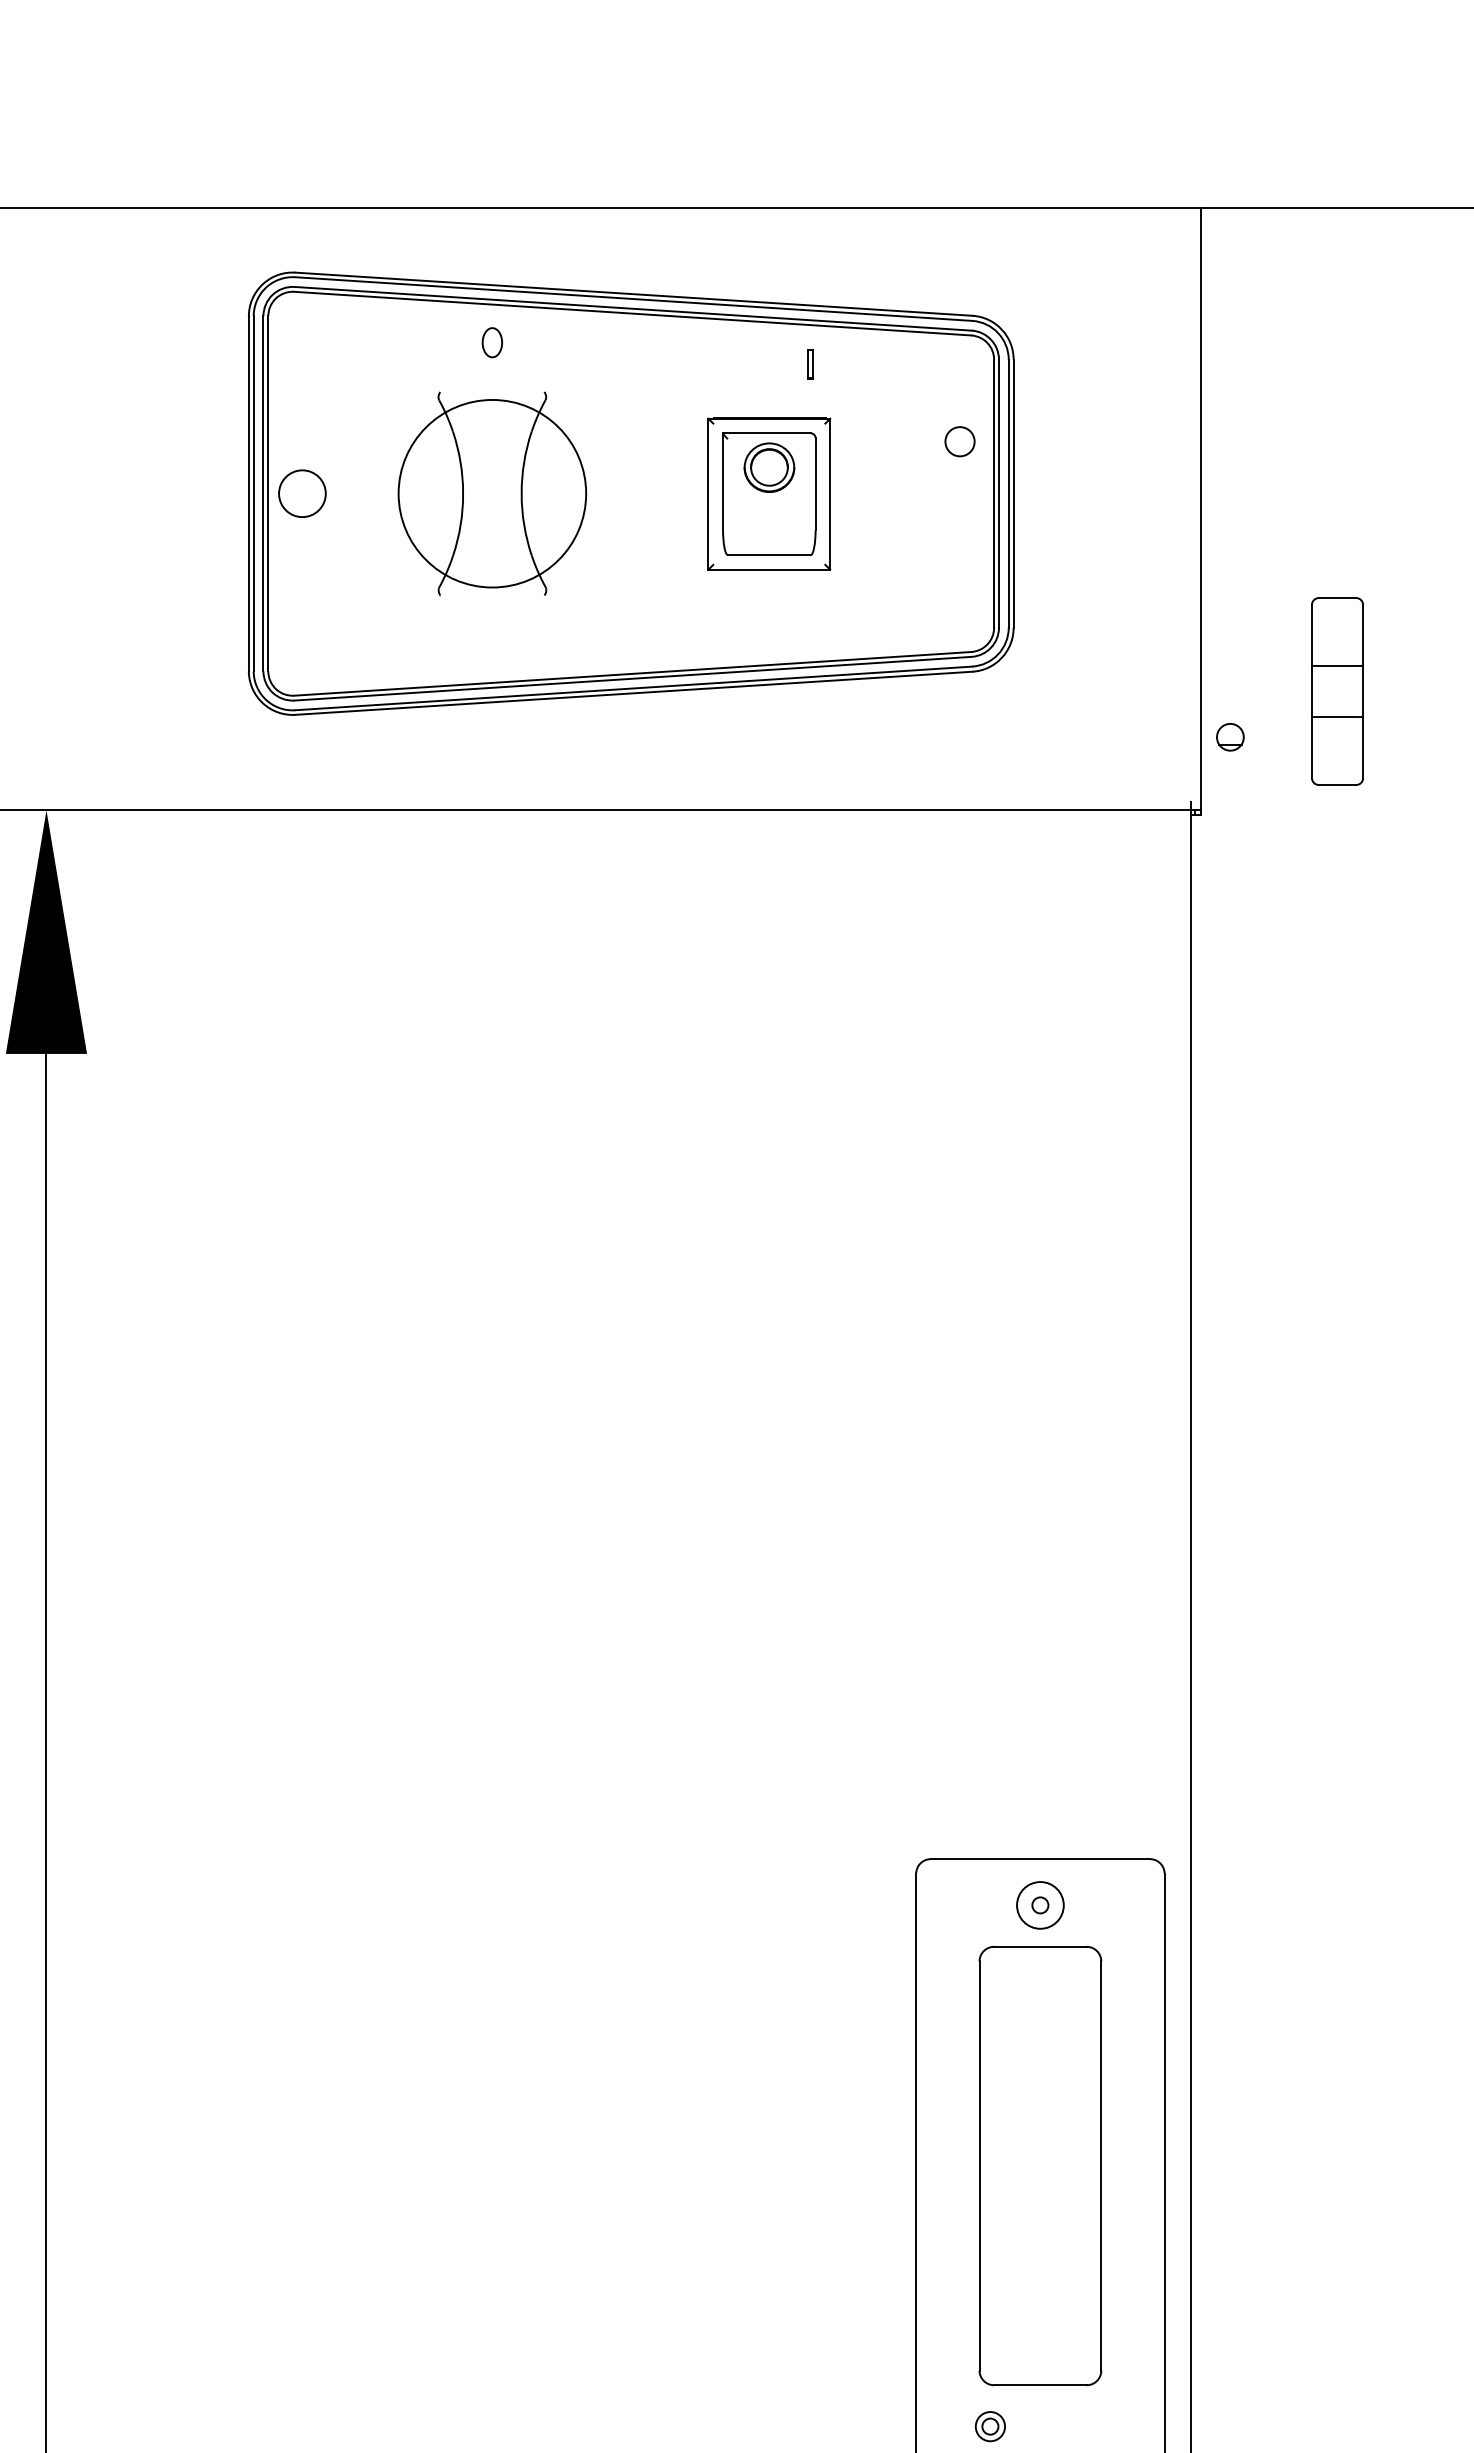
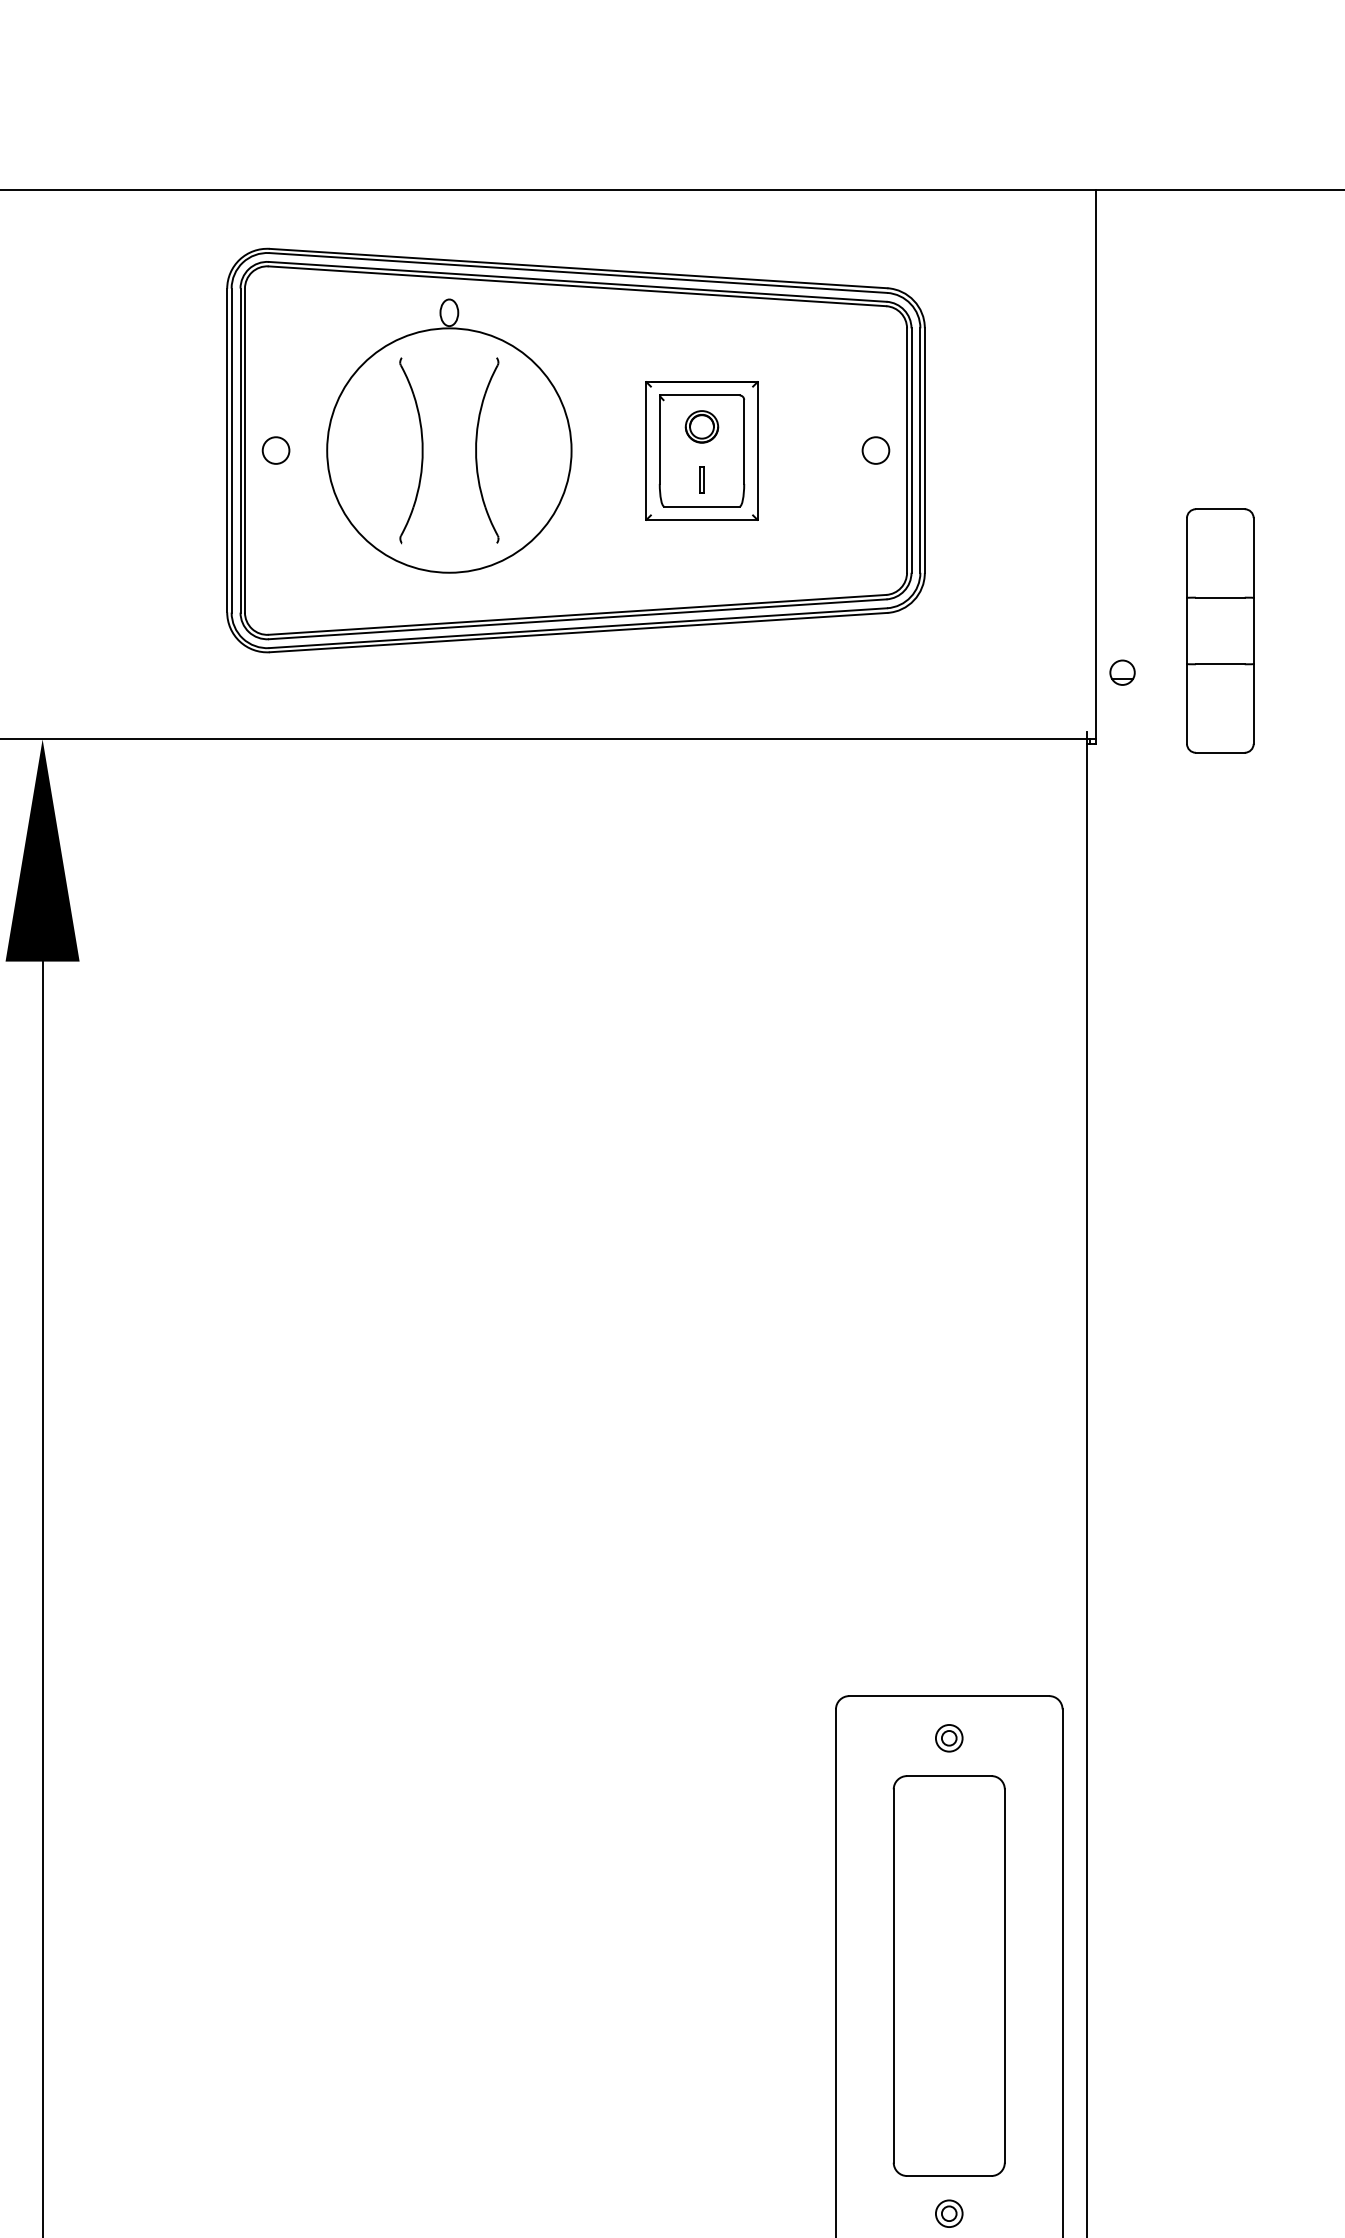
part: (810, 364) -> (702, 480), moved
circle: (959, 441) -> (875, 450), moved
part: (768, 467) -> (701, 426), size x0.71
circle: (302, 493) -> (276, 450), size x0.62
circle: (492, 493) -> (449, 450), size x1.43
part: (1337, 691) -> (1220, 630), size x1.43
circle: (1040, 1905) -> (949, 1738), size x0.62
part: (989, 2426) -> (948, 2213), moved

